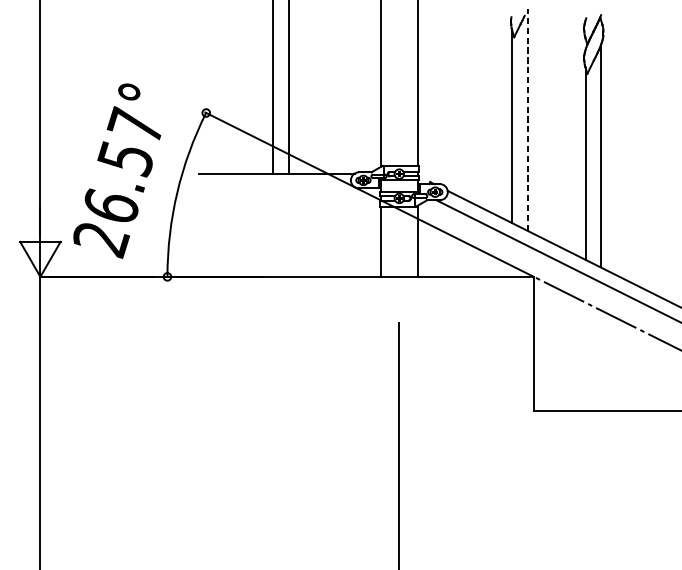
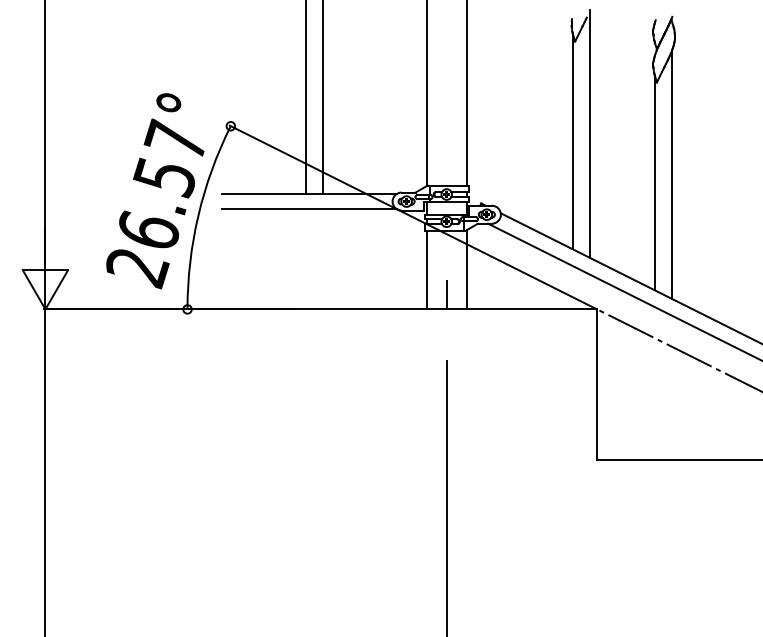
line: (527, 119) -> (590, 133), dashed -> solid
text: (117, 171) -> (155, 191), moved
line: (276, 187) -> (309, 209), added
line: (399, 263) -> (446, 294), added

